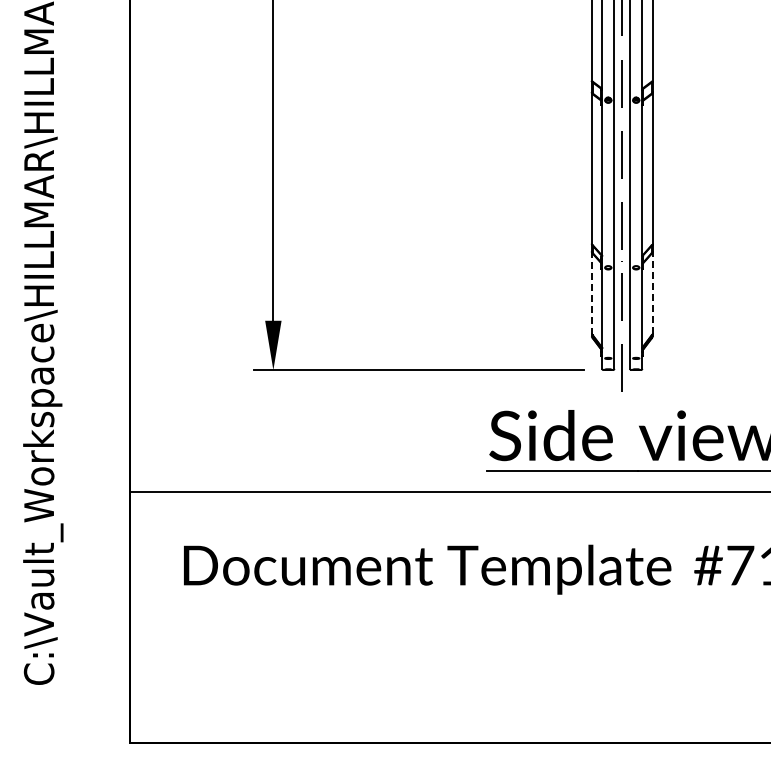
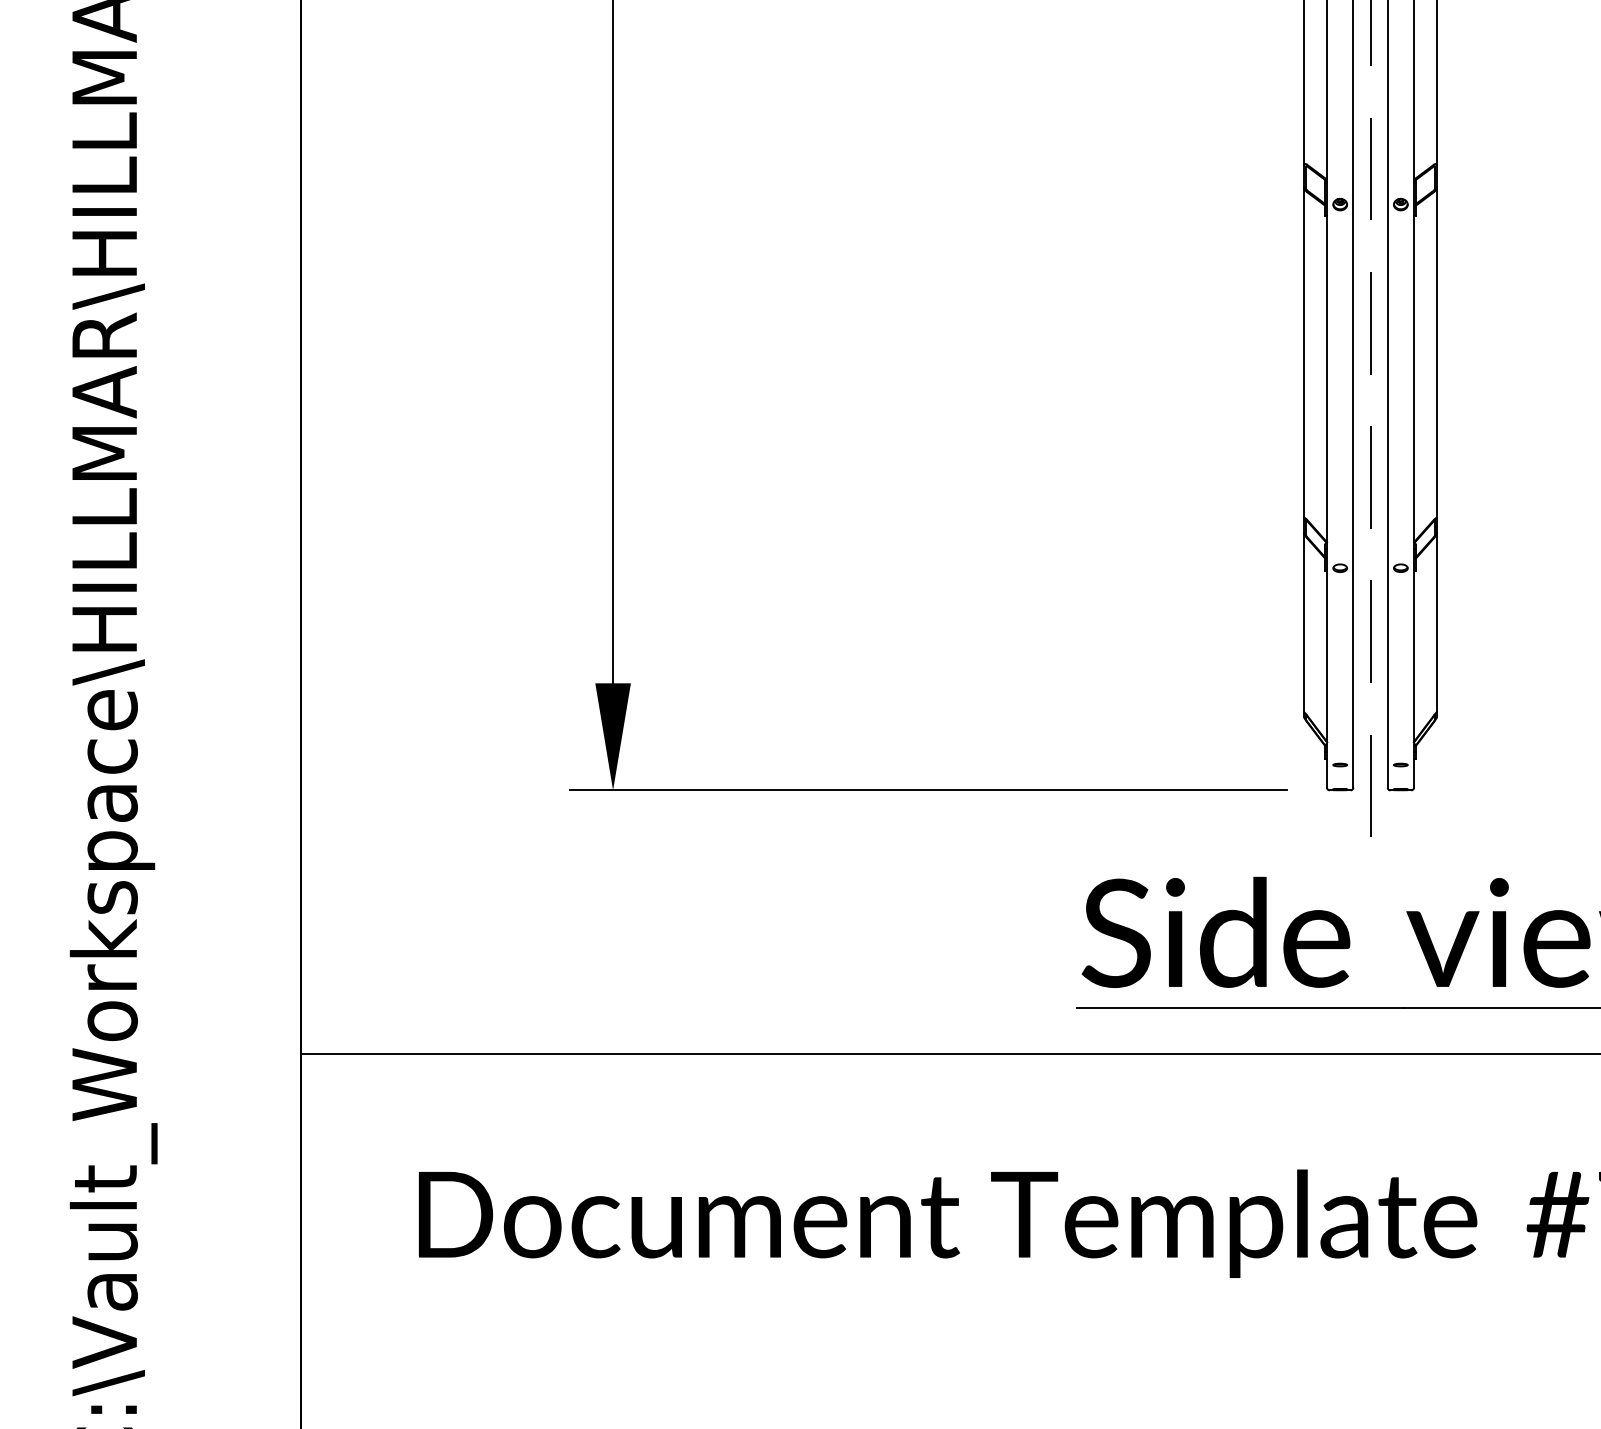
line: (652, 292) -> (1436, 621), dashed -> solid
line: (591, 293) -> (1303, 624), dashed -> solid

